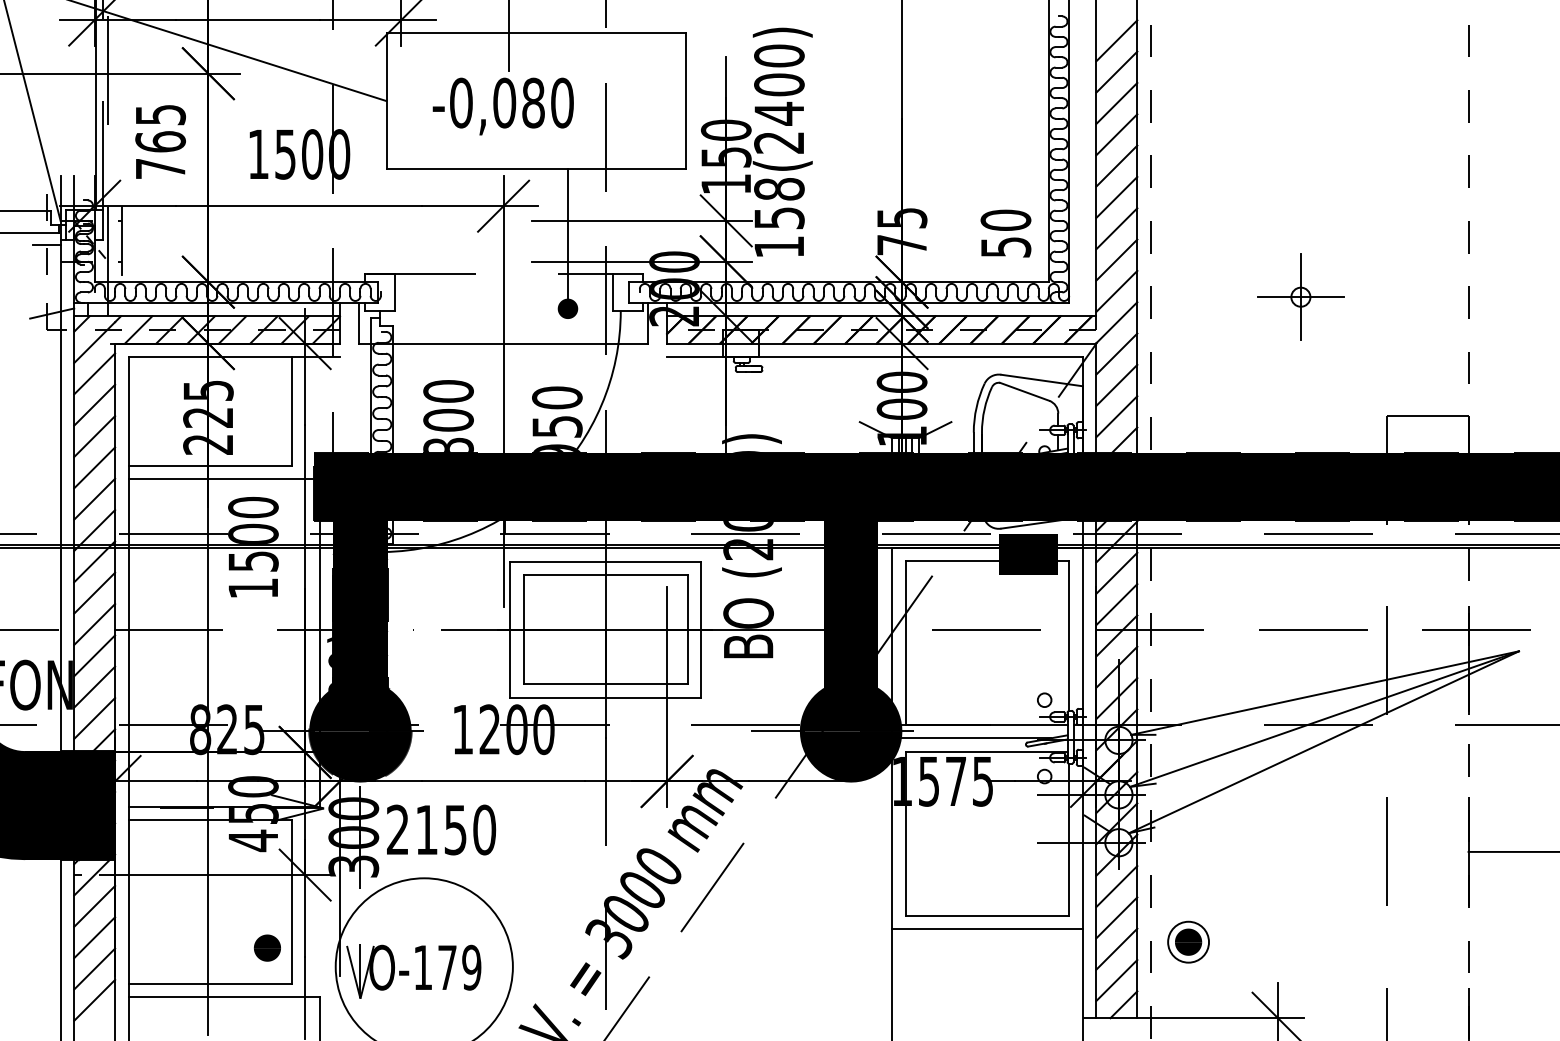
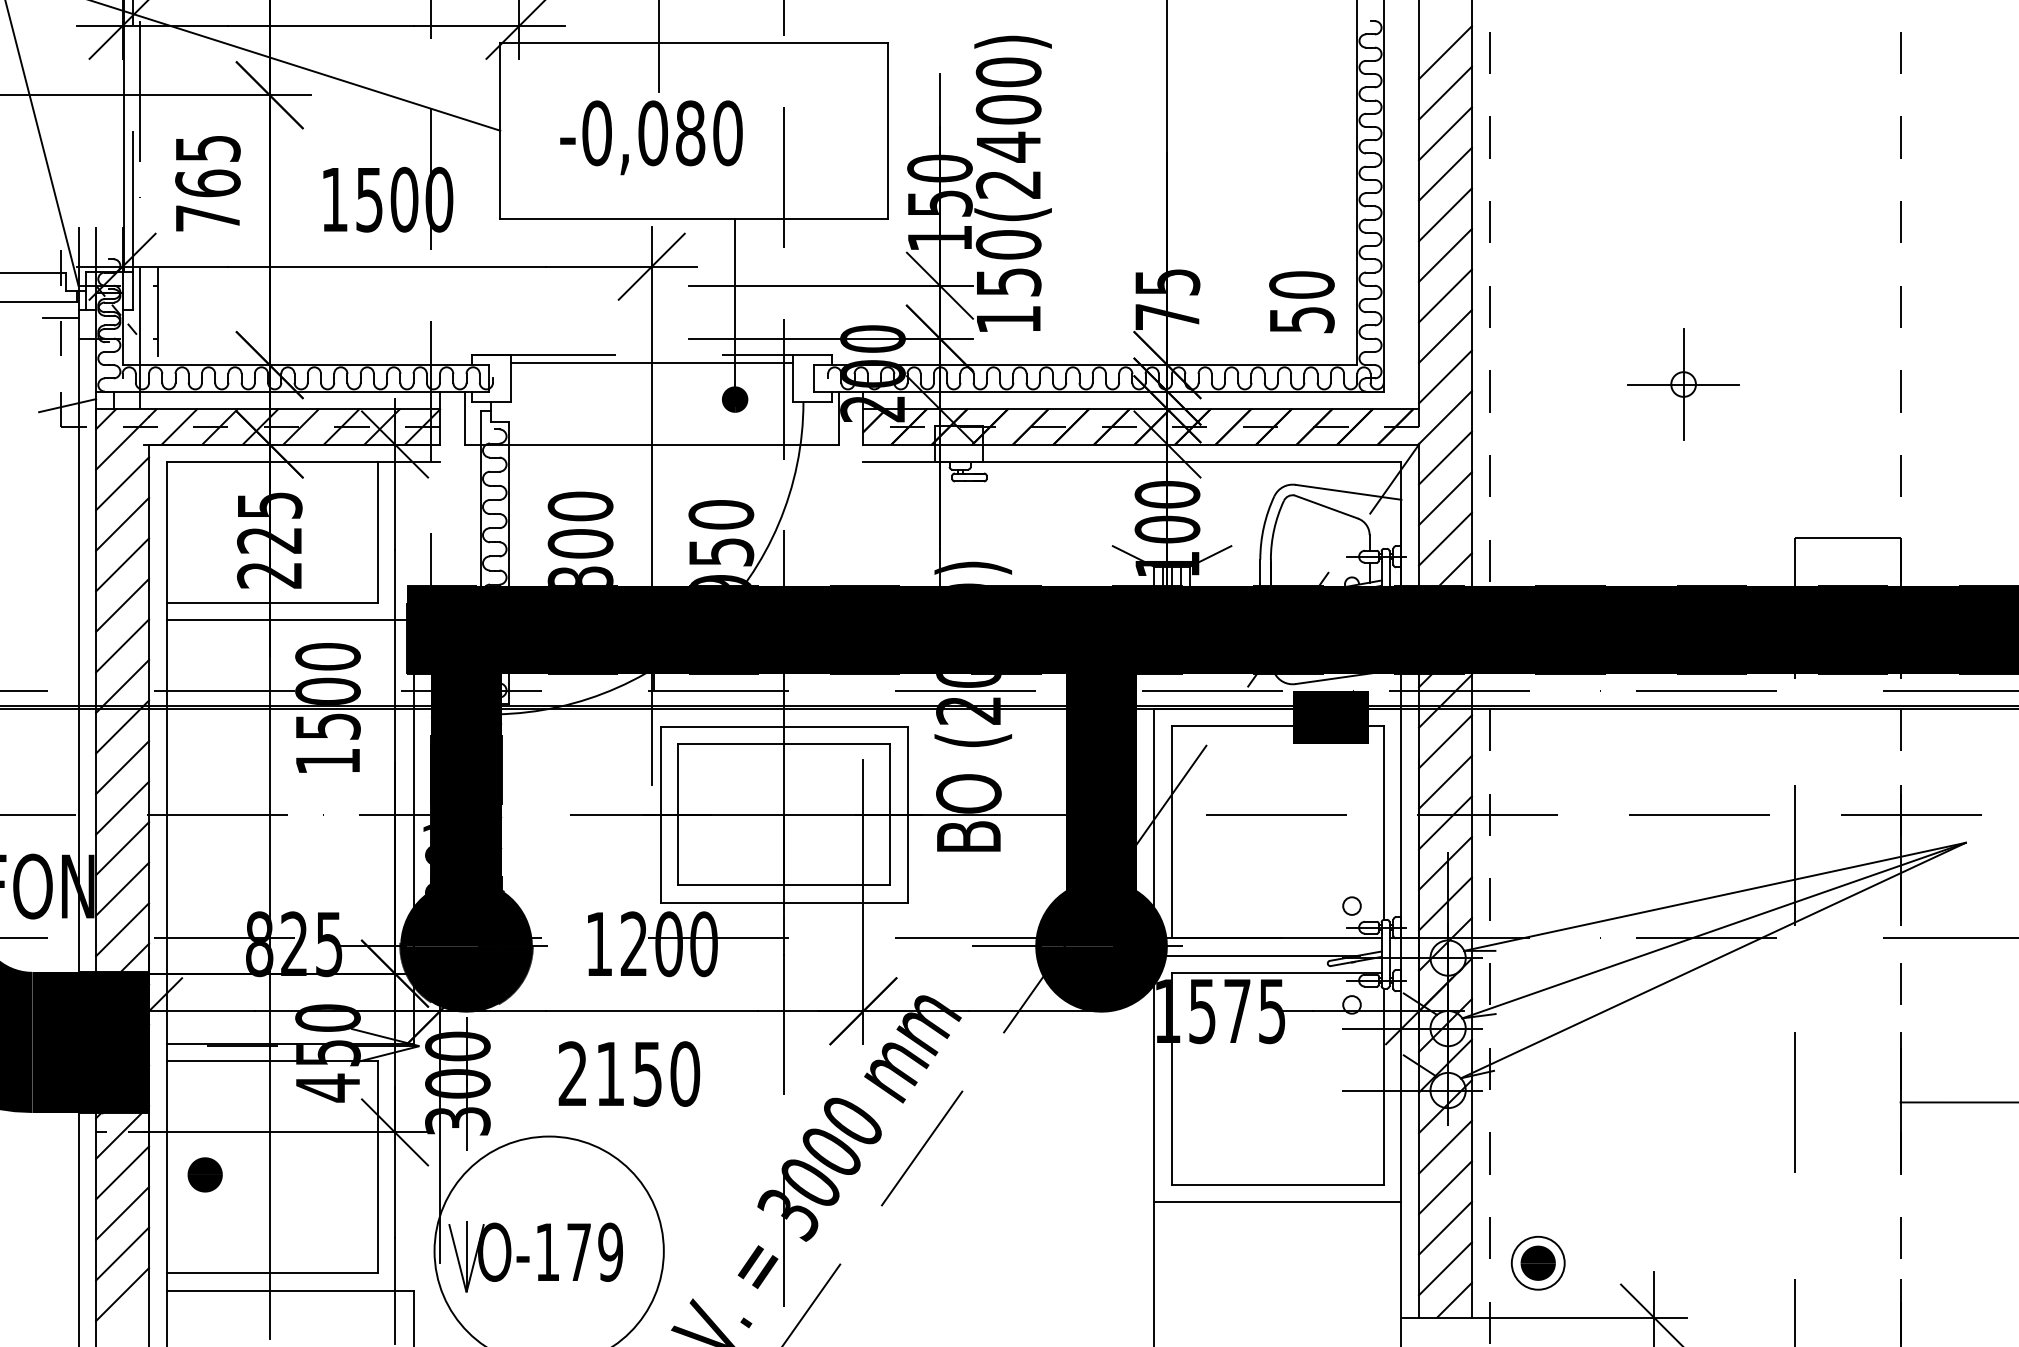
text: (779, 189) -> (1008, 244), 158(2400) -> 150(2400)
line: (503, 280) -> (651, 363), added
text: (441, 829) -> (629, 1073), moved
part: (1187, 941) -> (1537, 1262), moved
part: (266, 947) -> (204, 1174), moved

